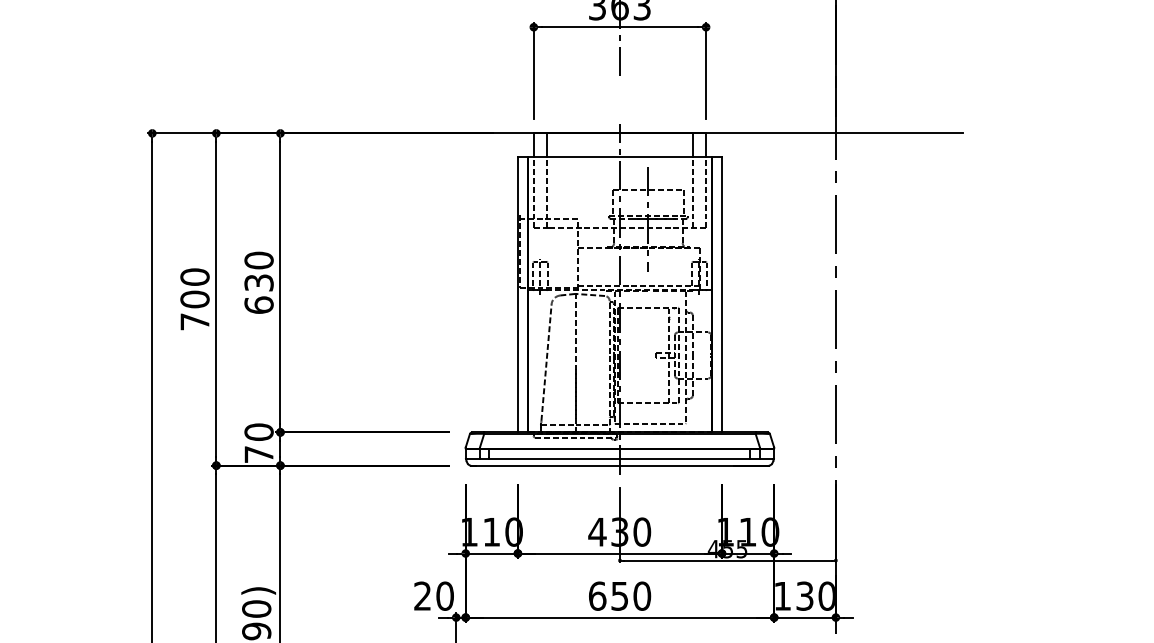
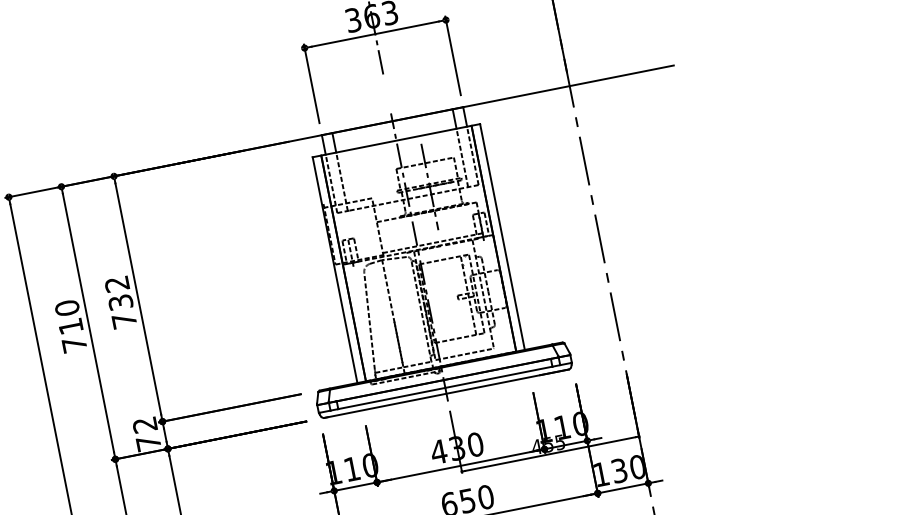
text: (258, 282) -> (120, 302), 630 -> 732
text: (194, 299) -> (70, 326), 700 -> 710
text: (258, 431) -> (144, 424), 70 -> 72

